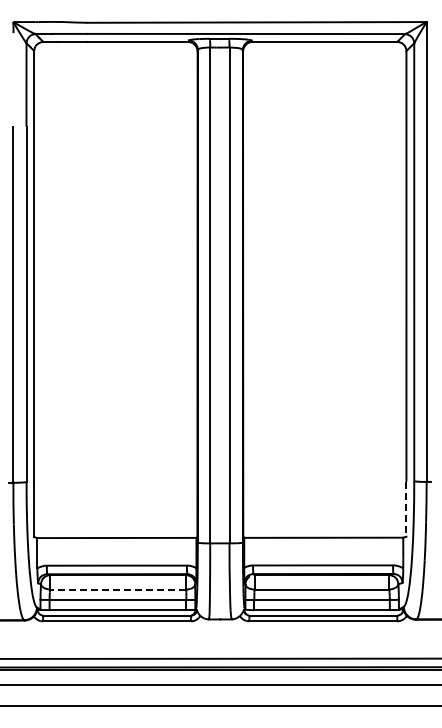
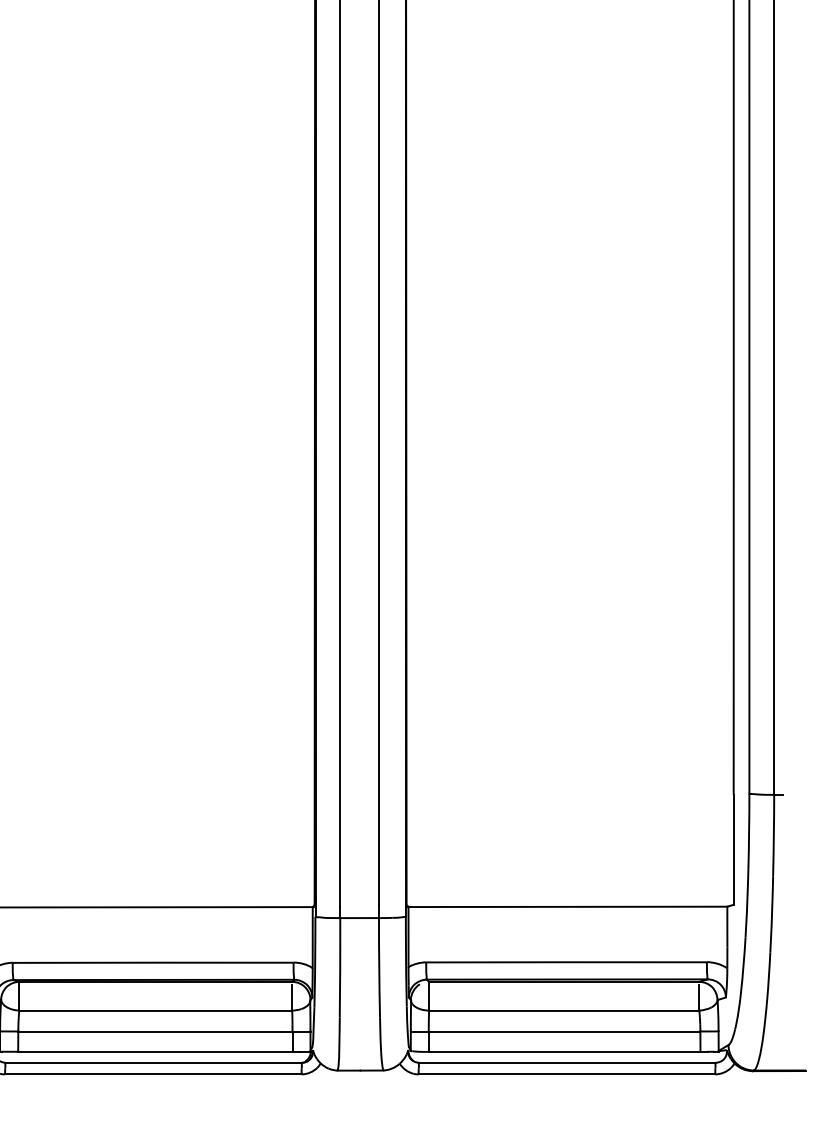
line: (406, 509) -> (733, 850), dashed -> solid
line: (117, 589) -> (154, 1010), dashed -> solid

